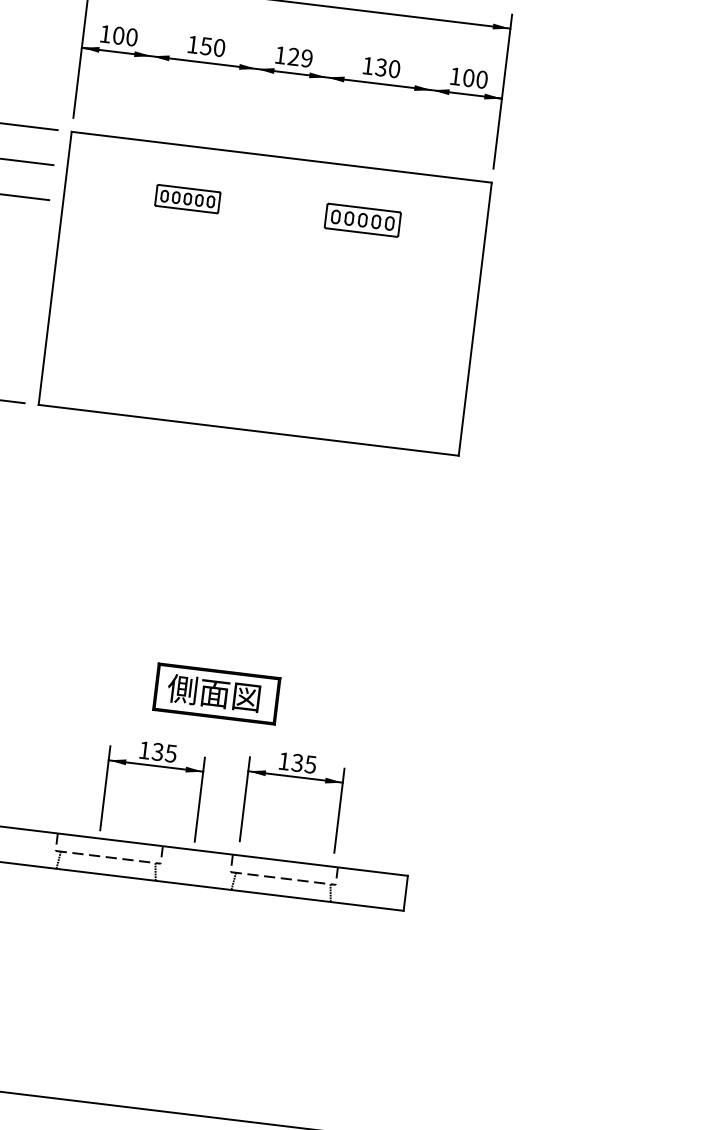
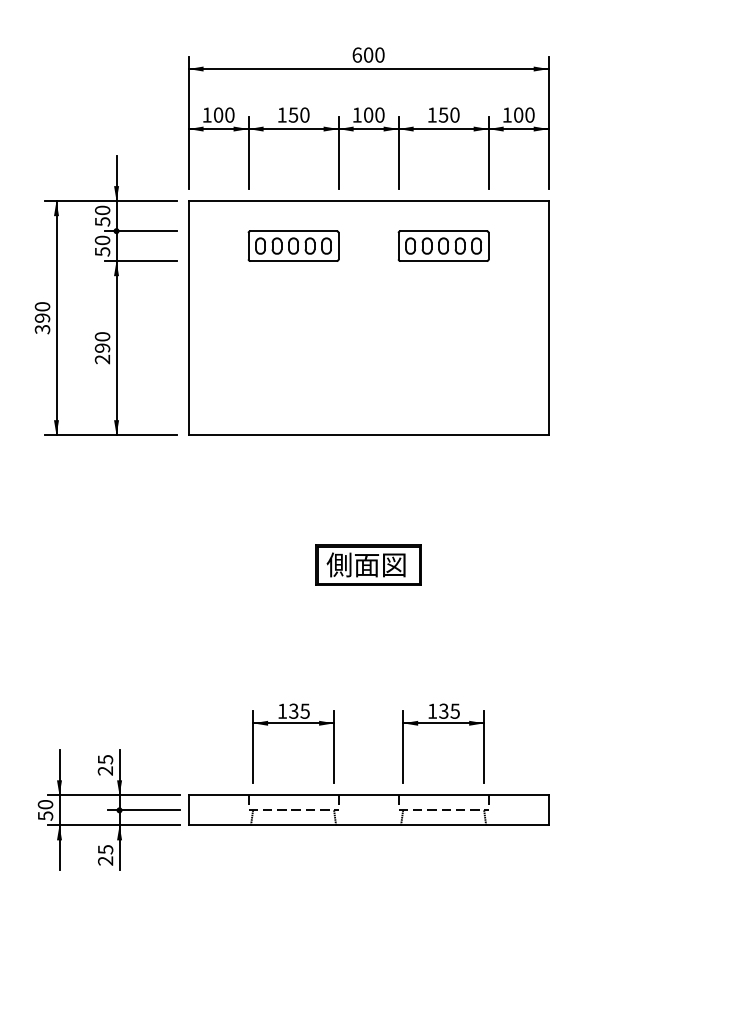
text: (300, 57) -> (374, 114), 129 -> 100
text: (381, 66) -> (443, 114), 130 -> 150
line: (148, 84) -> (248, 153), added
line: (253, 97) -> (338, 153), added
line: (323, 105) -> (398, 153), added
line: (428, 118) -> (488, 153), added
part: (187, 198) -> (293, 245), size x1.67
part: (362, 219) -> (443, 245), size x1.43
part: (216, 693) -> (368, 564), moved
part: (155, 766) -> (293, 723), moved

